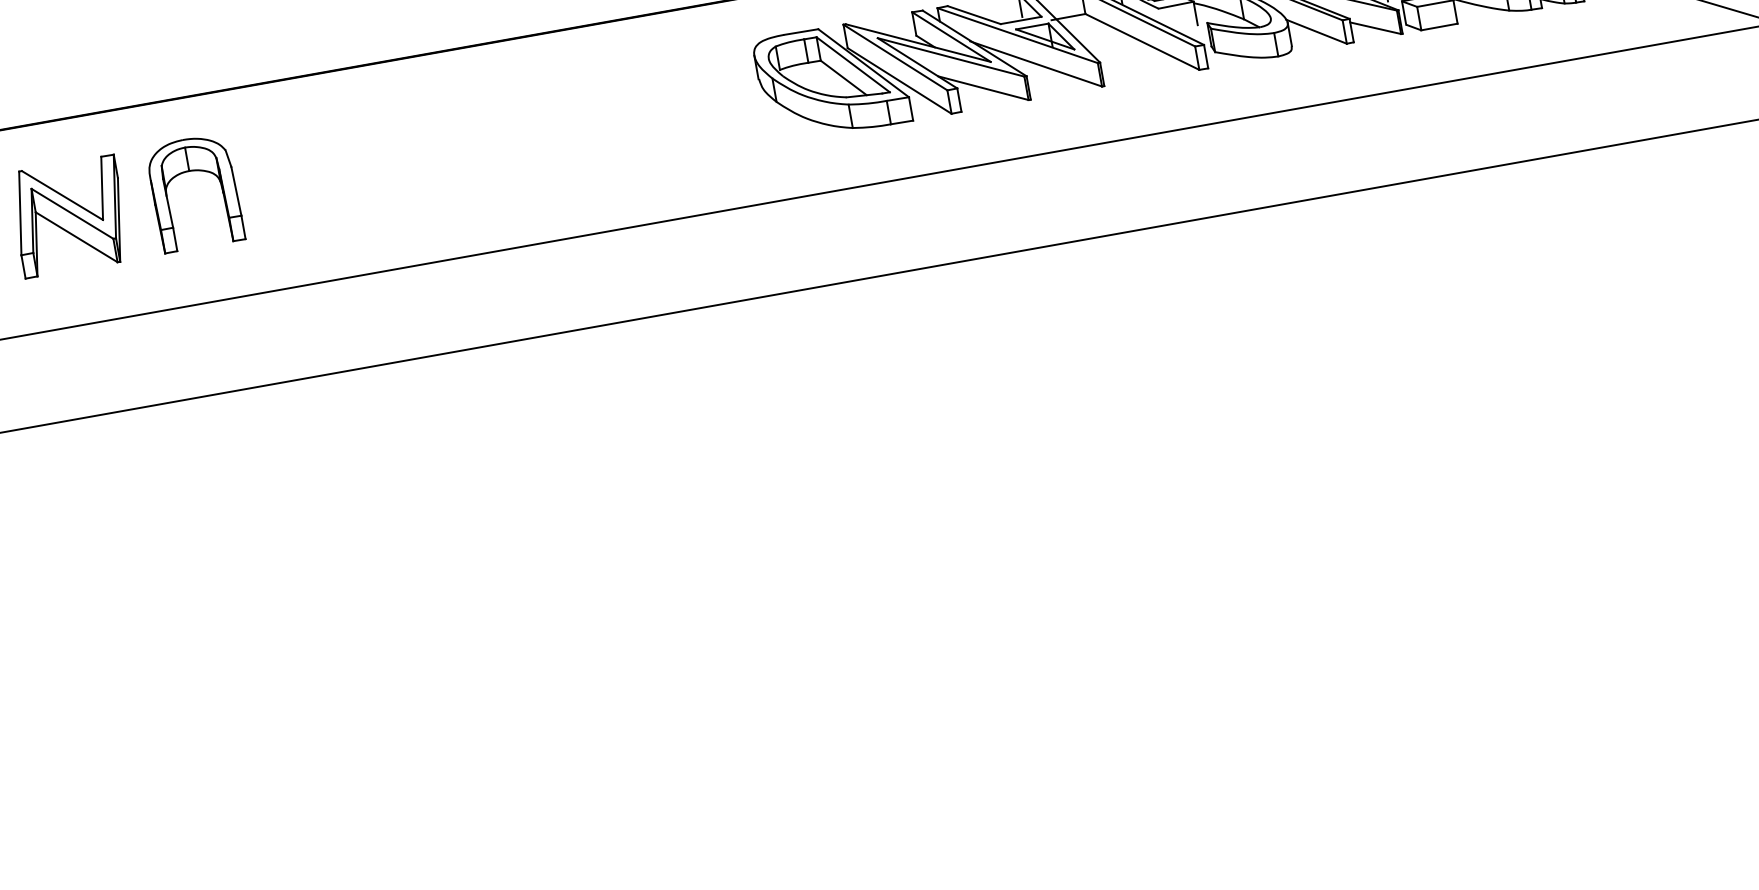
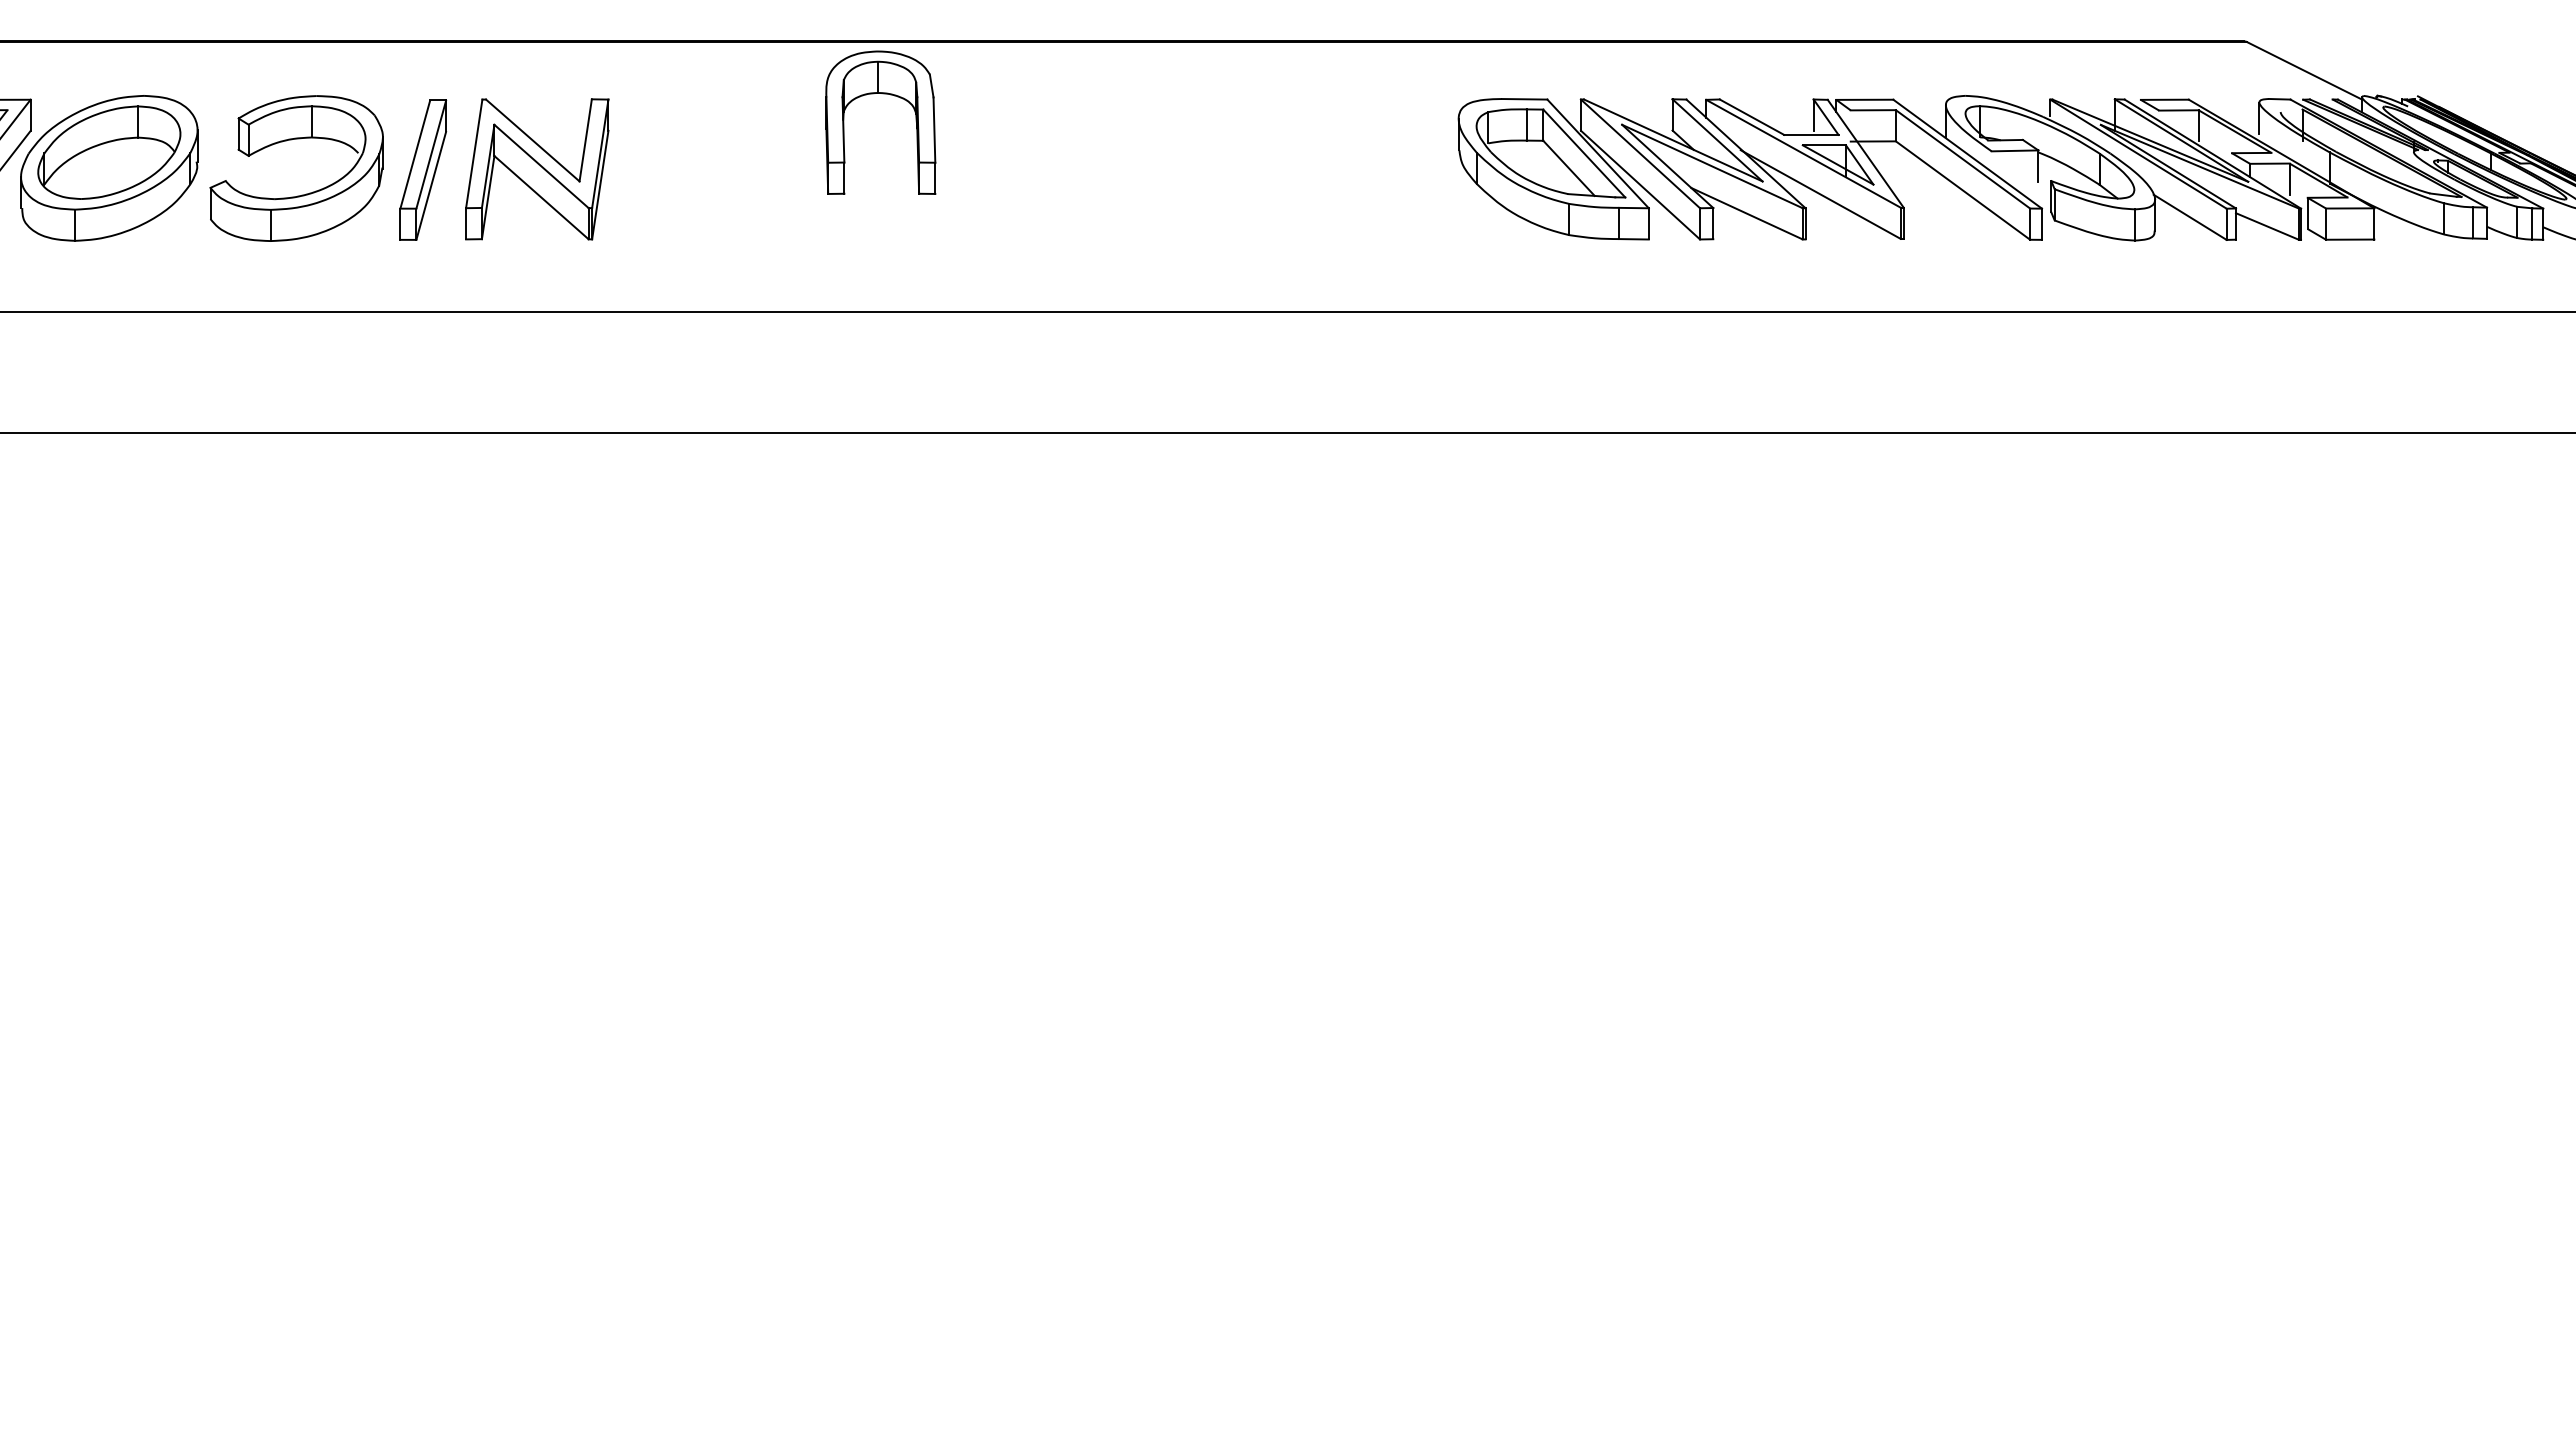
part: (192, 171) -> (882, 94), moved

